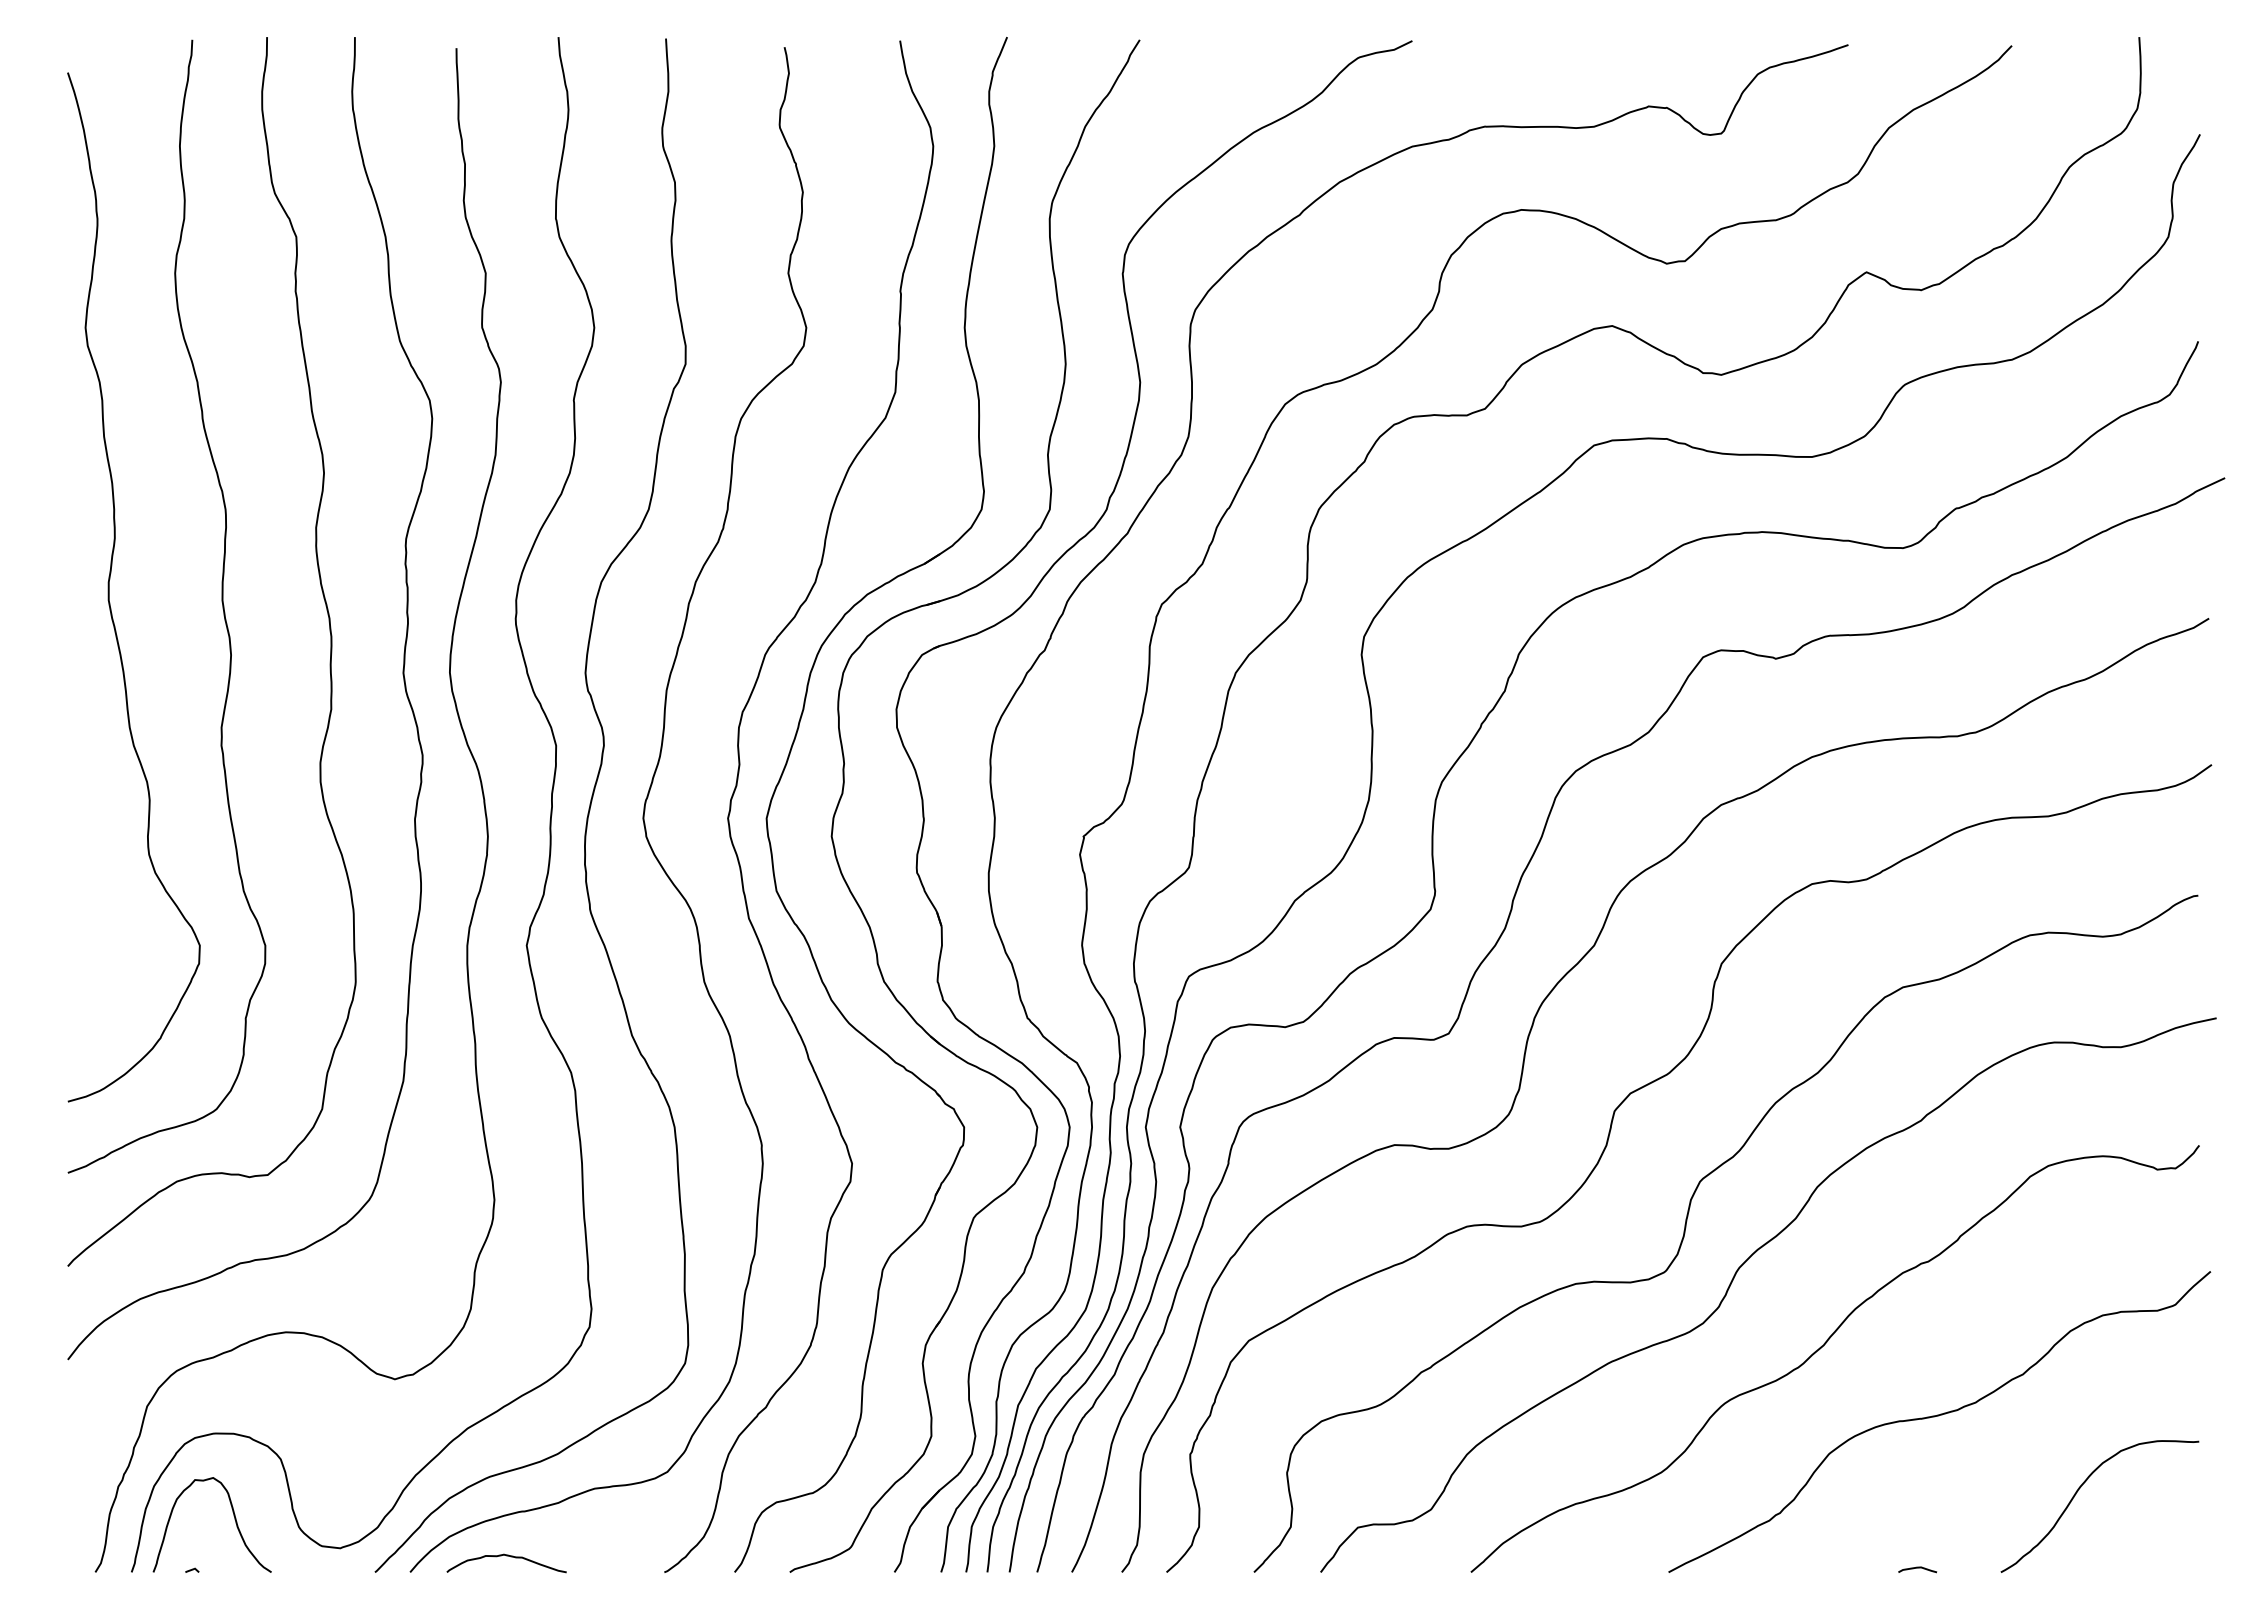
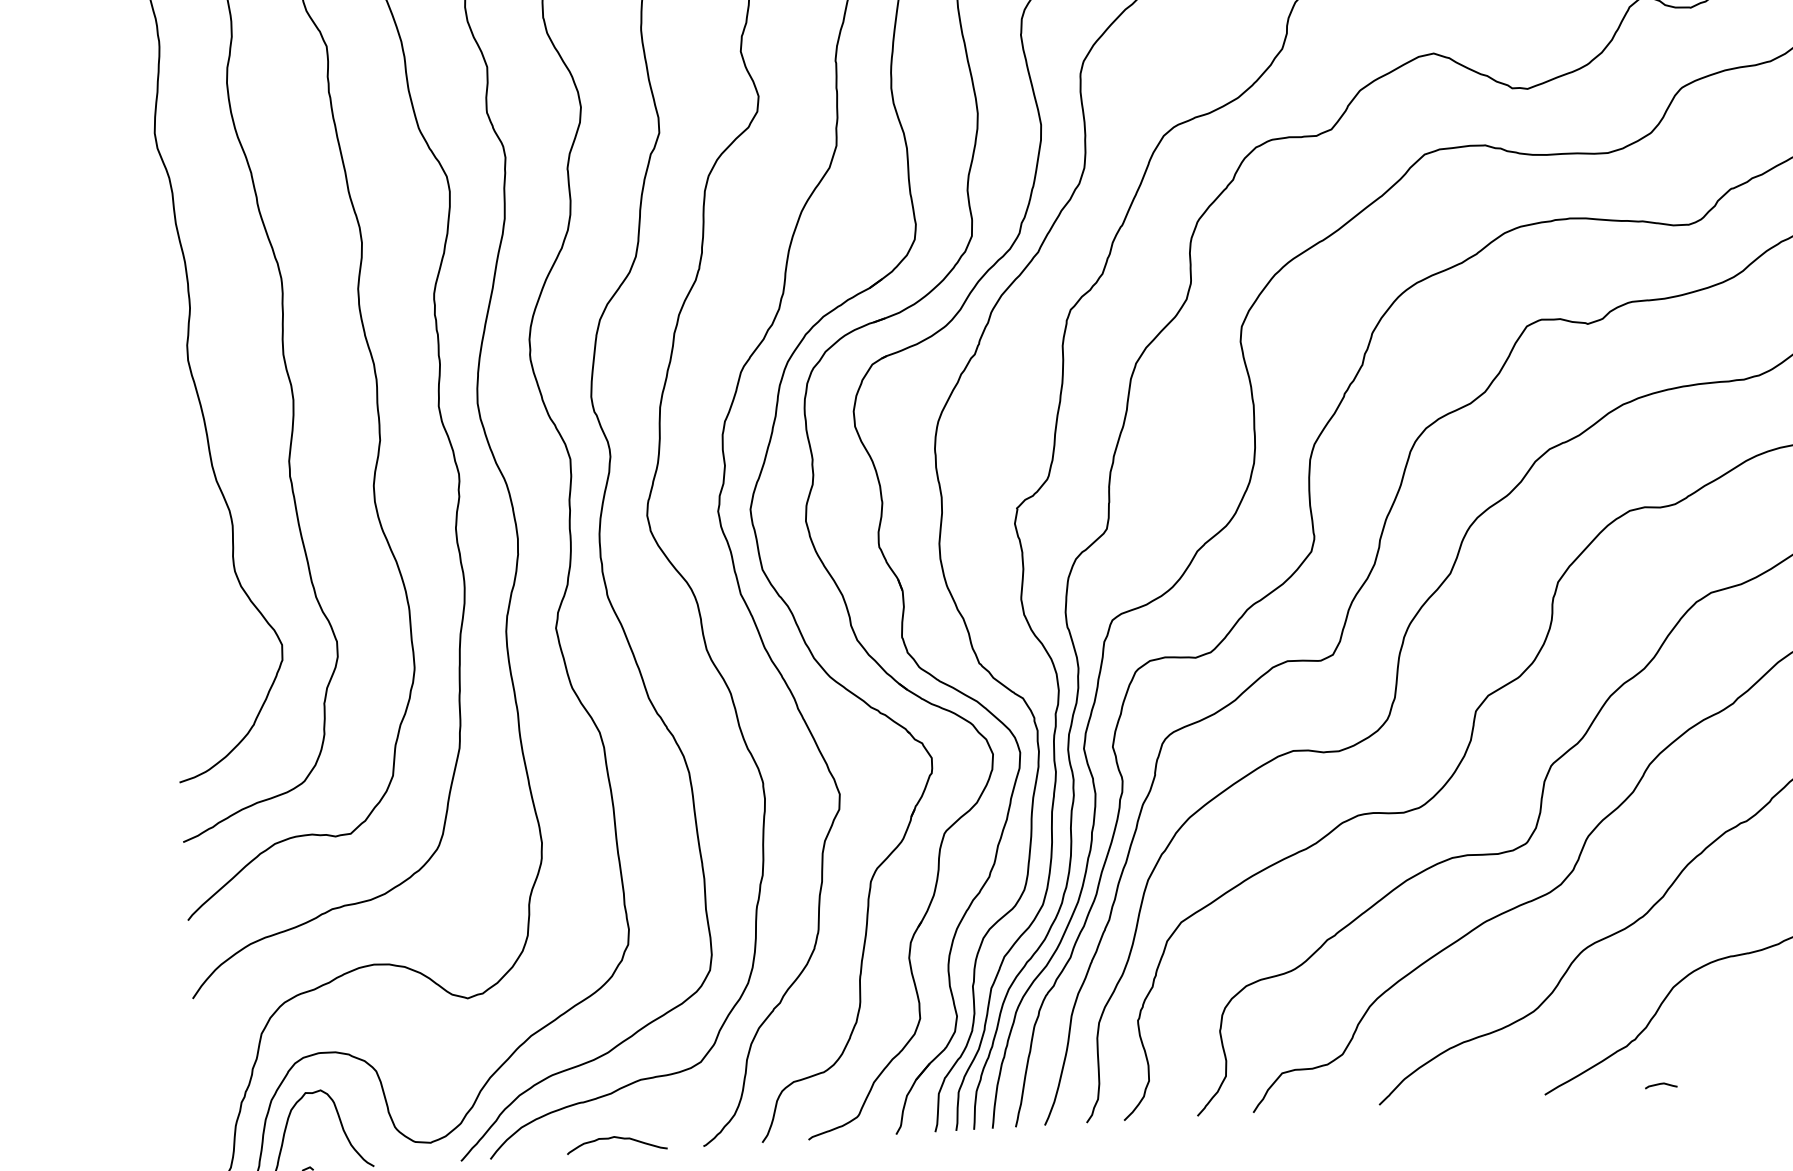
curve: (506, 1556) -> (616, 1138), moved
curve: (1917, 1568) -> (1661, 1084), moved

